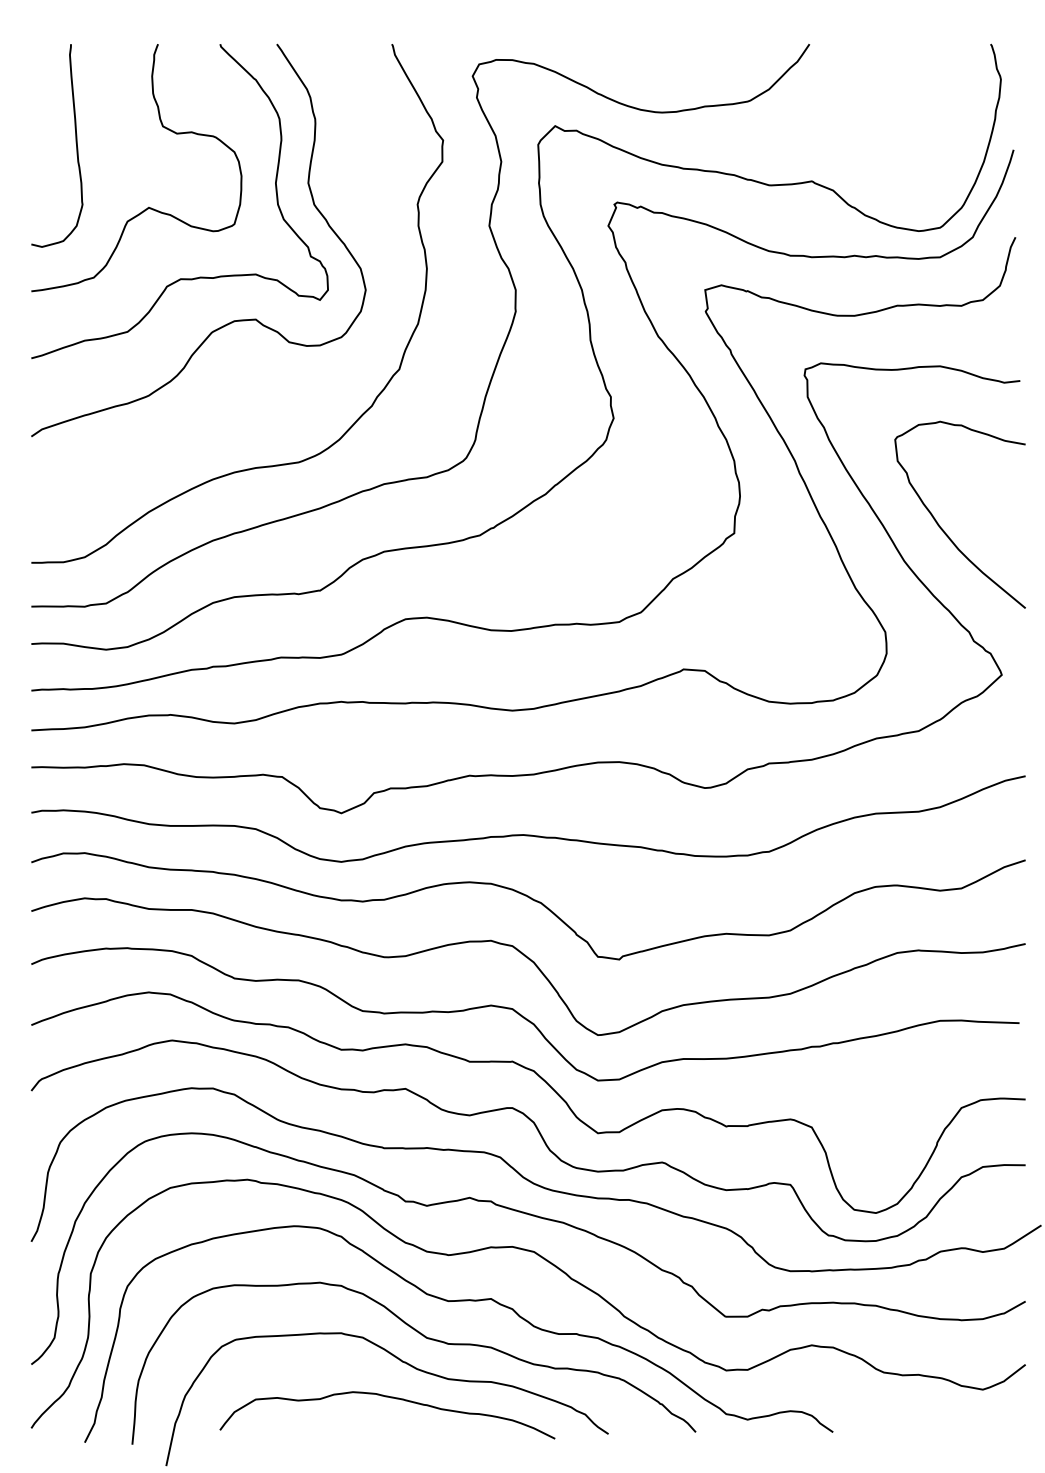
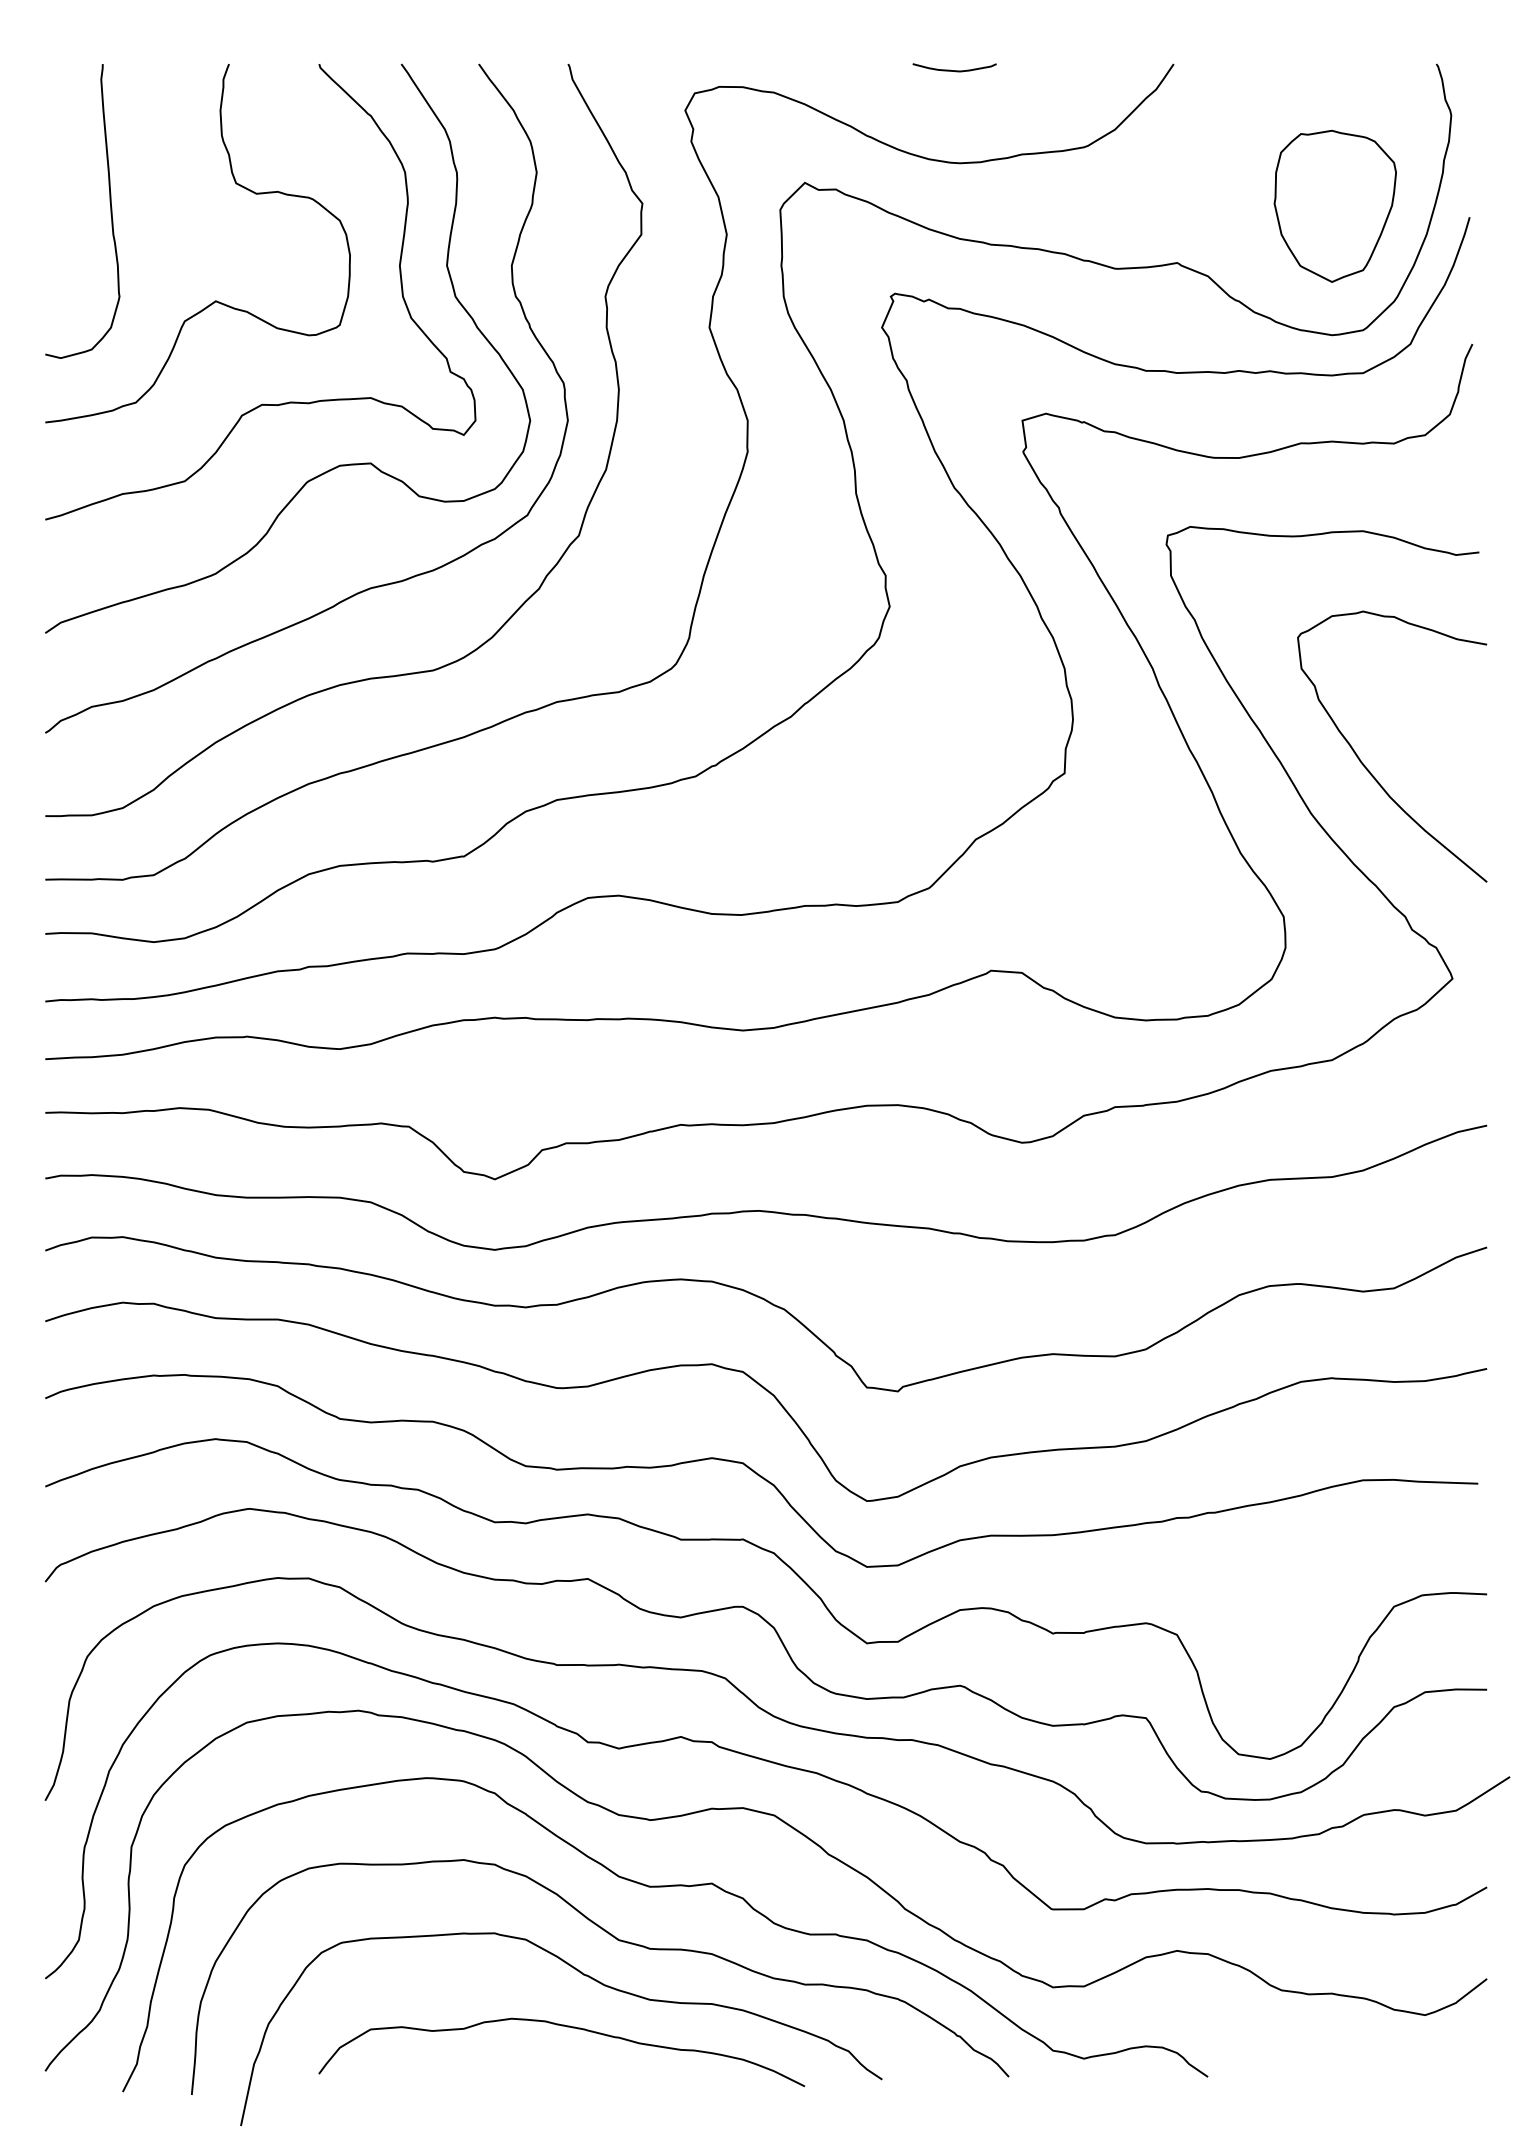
curve: (658, 48) -> (954, 70), added
part: (920, 142) -> (1334, 206), added
curve: (255, 404) -> (370, 586), added

